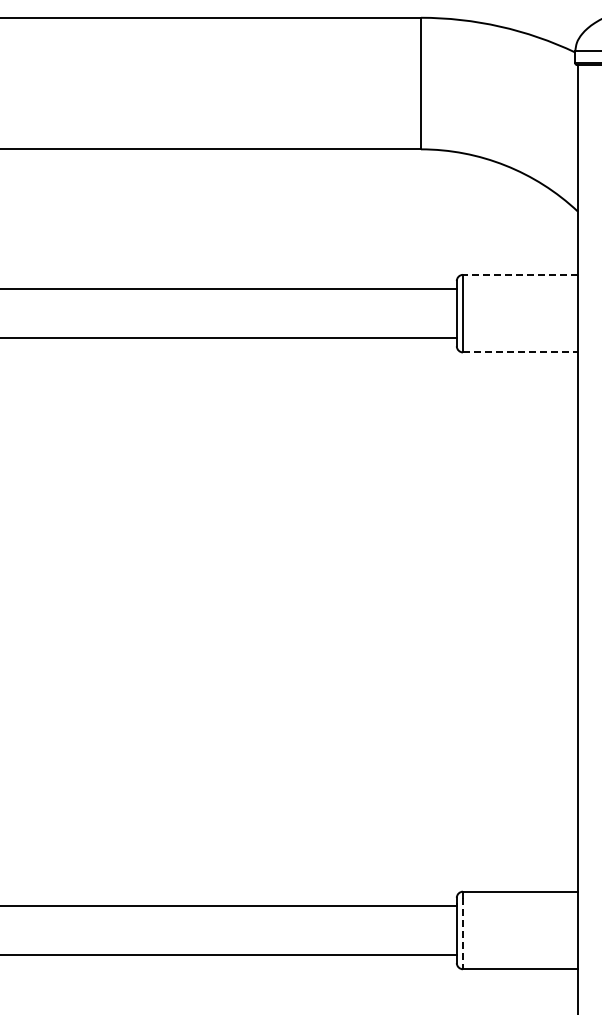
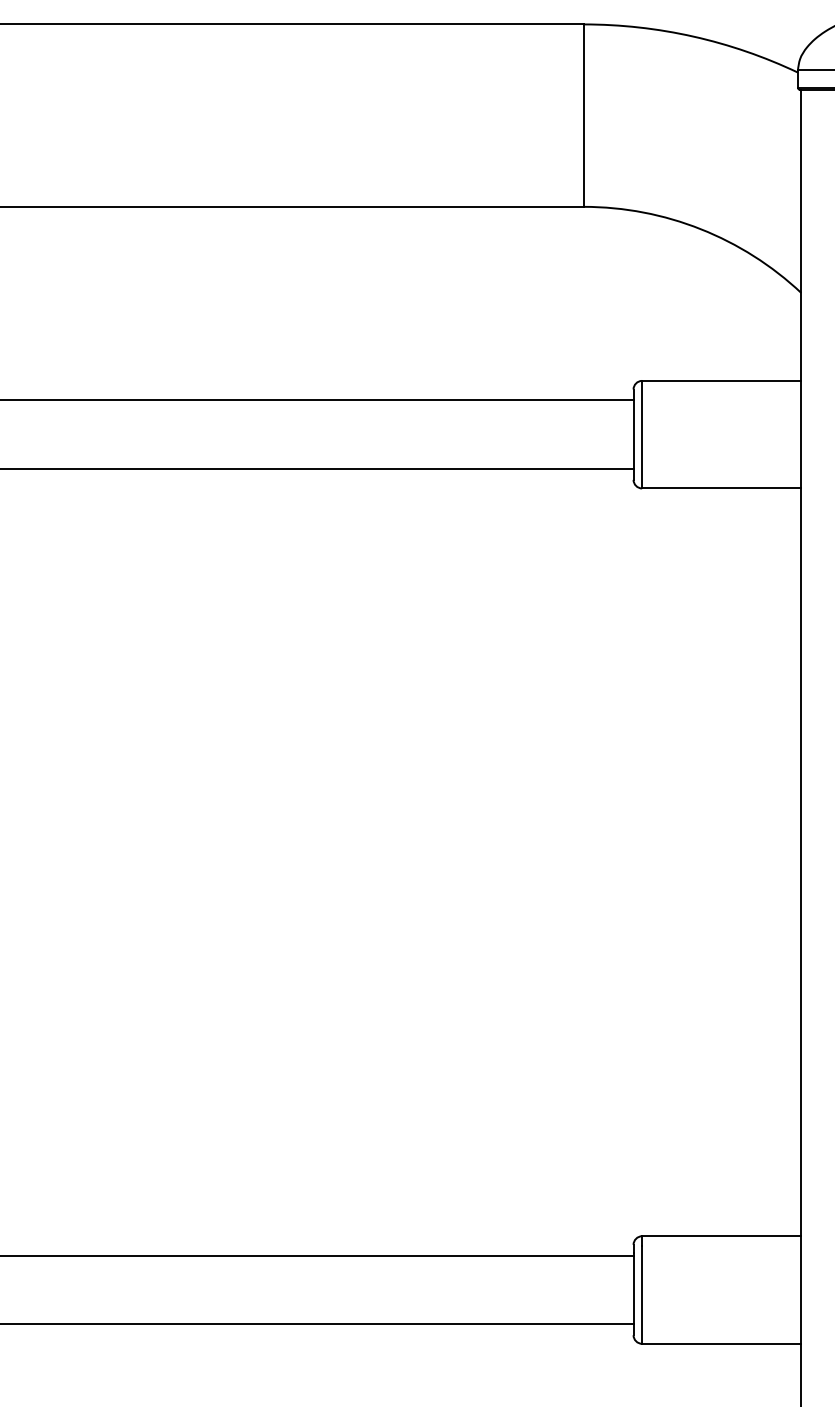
line: (519, 274) -> (720, 380), dashed -> solid
line: (520, 352) -> (721, 488), dashed -> solid
line: (463, 934) -> (642, 1295), dashed -> solid

